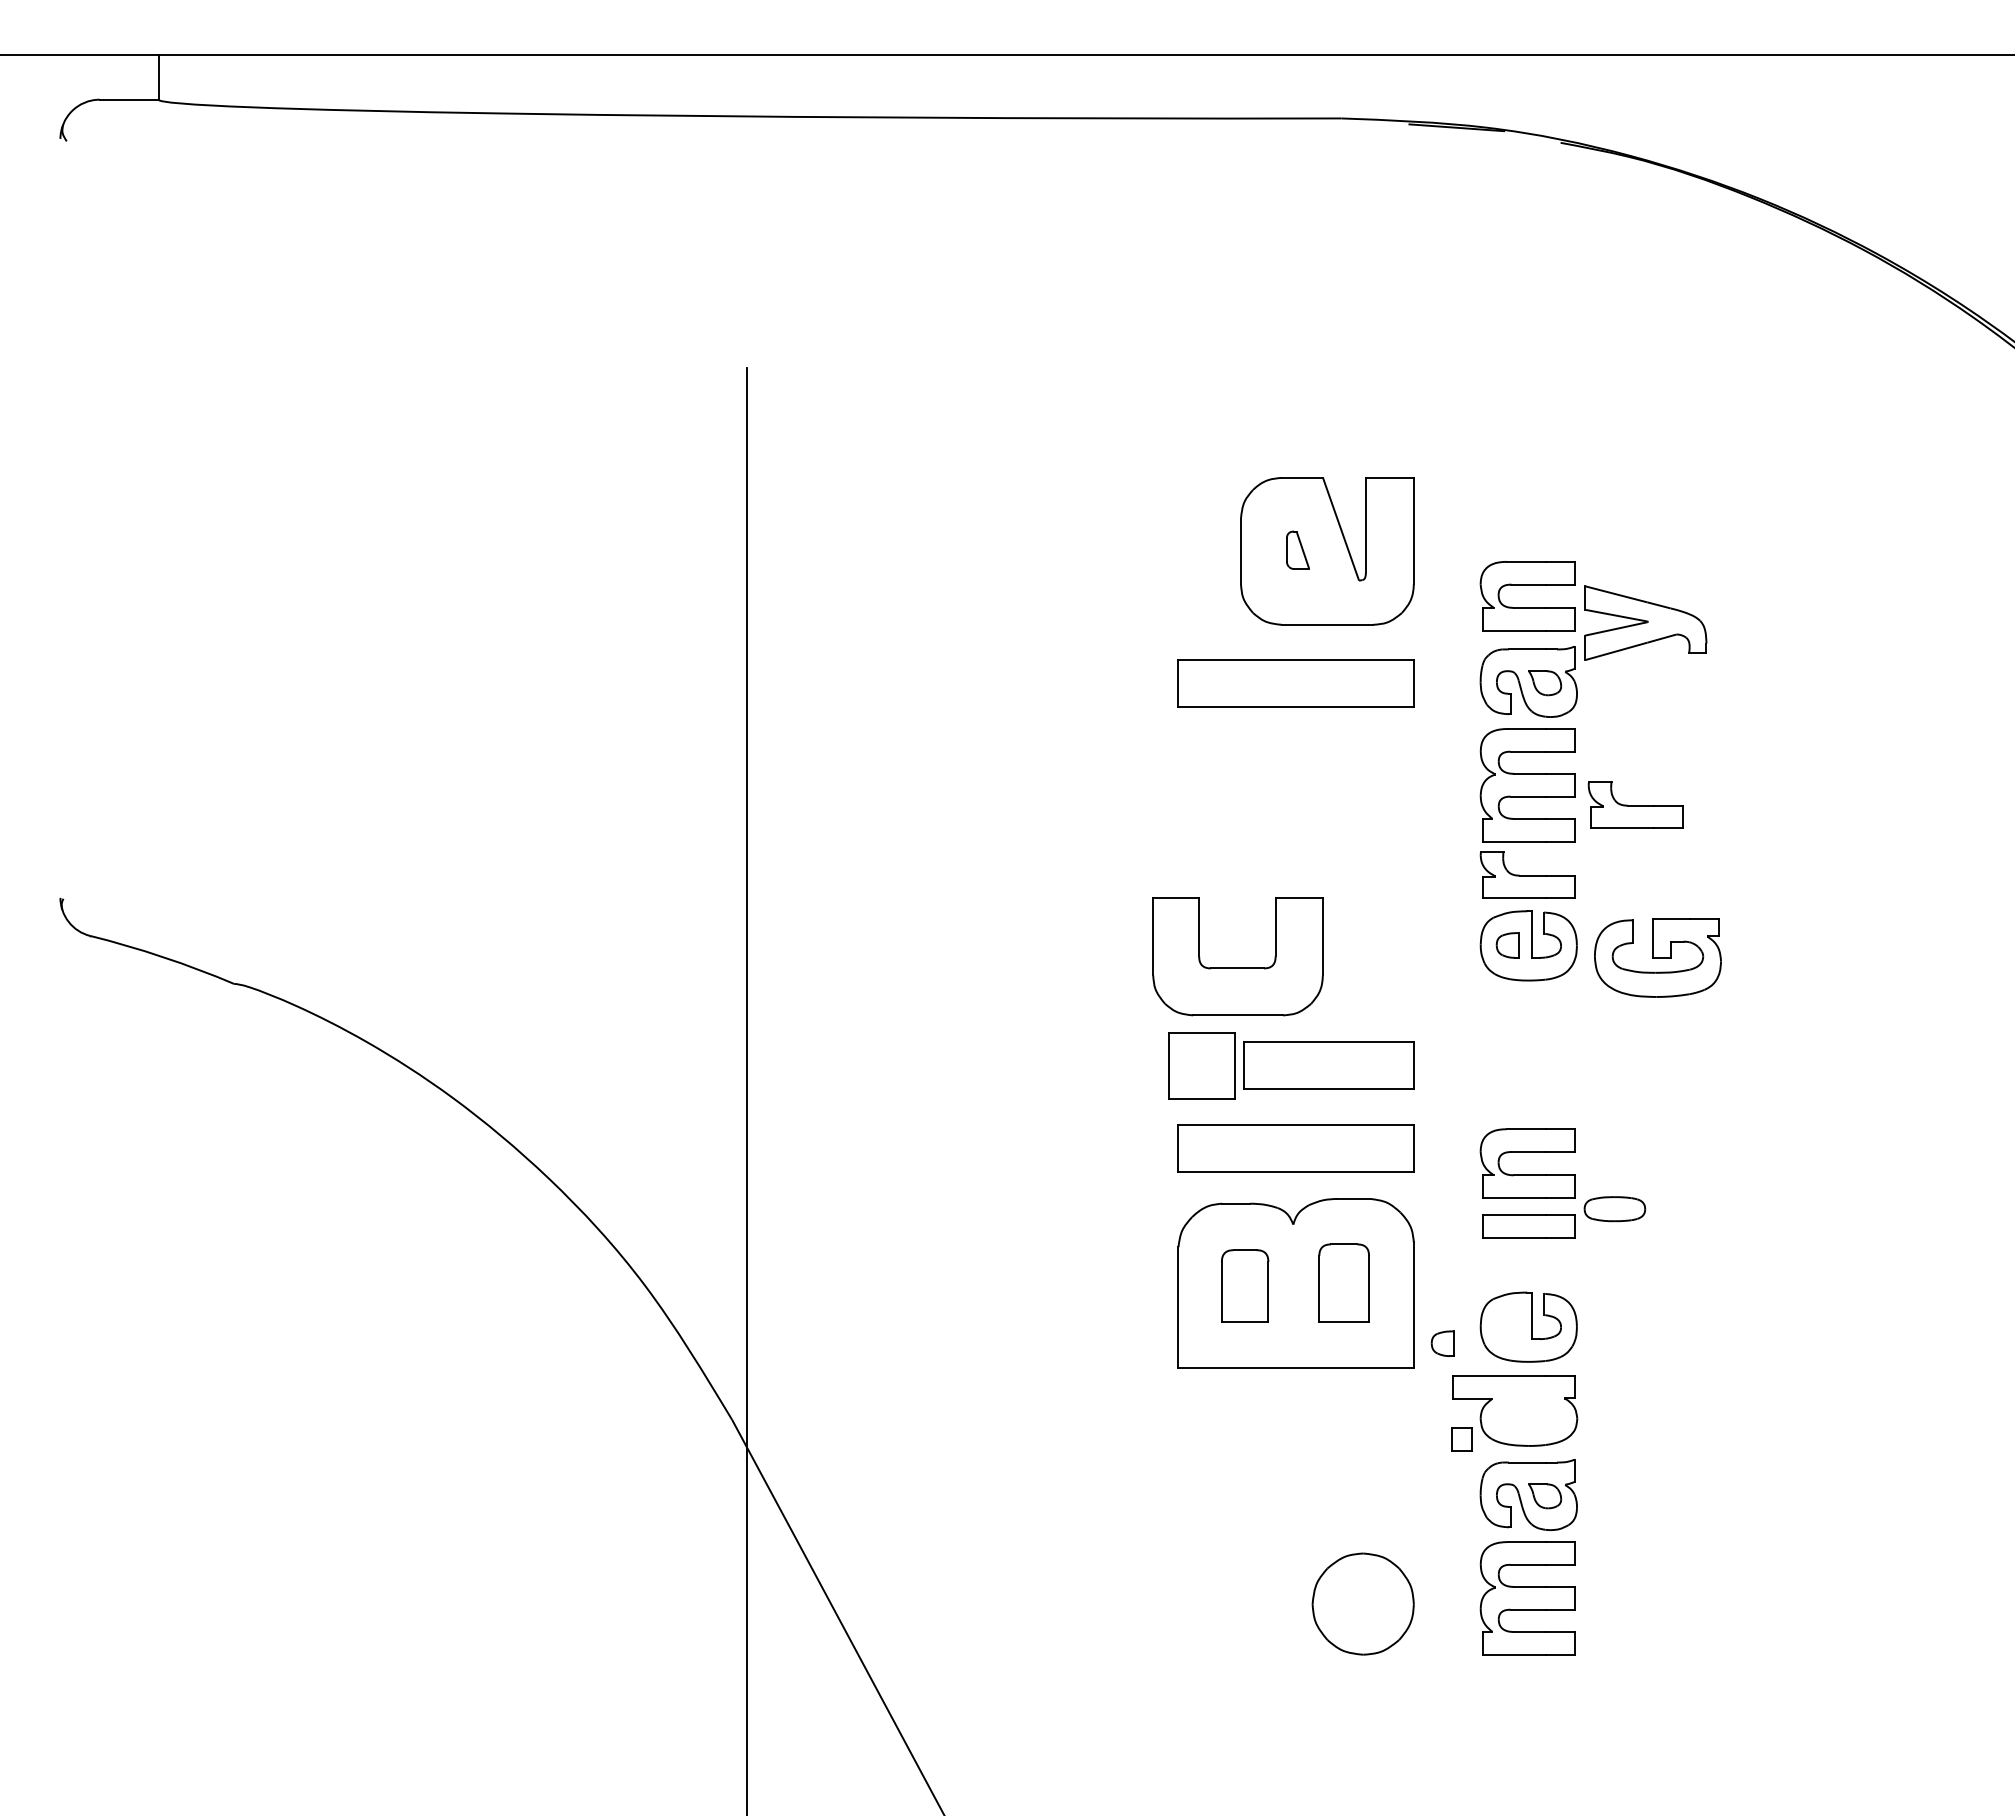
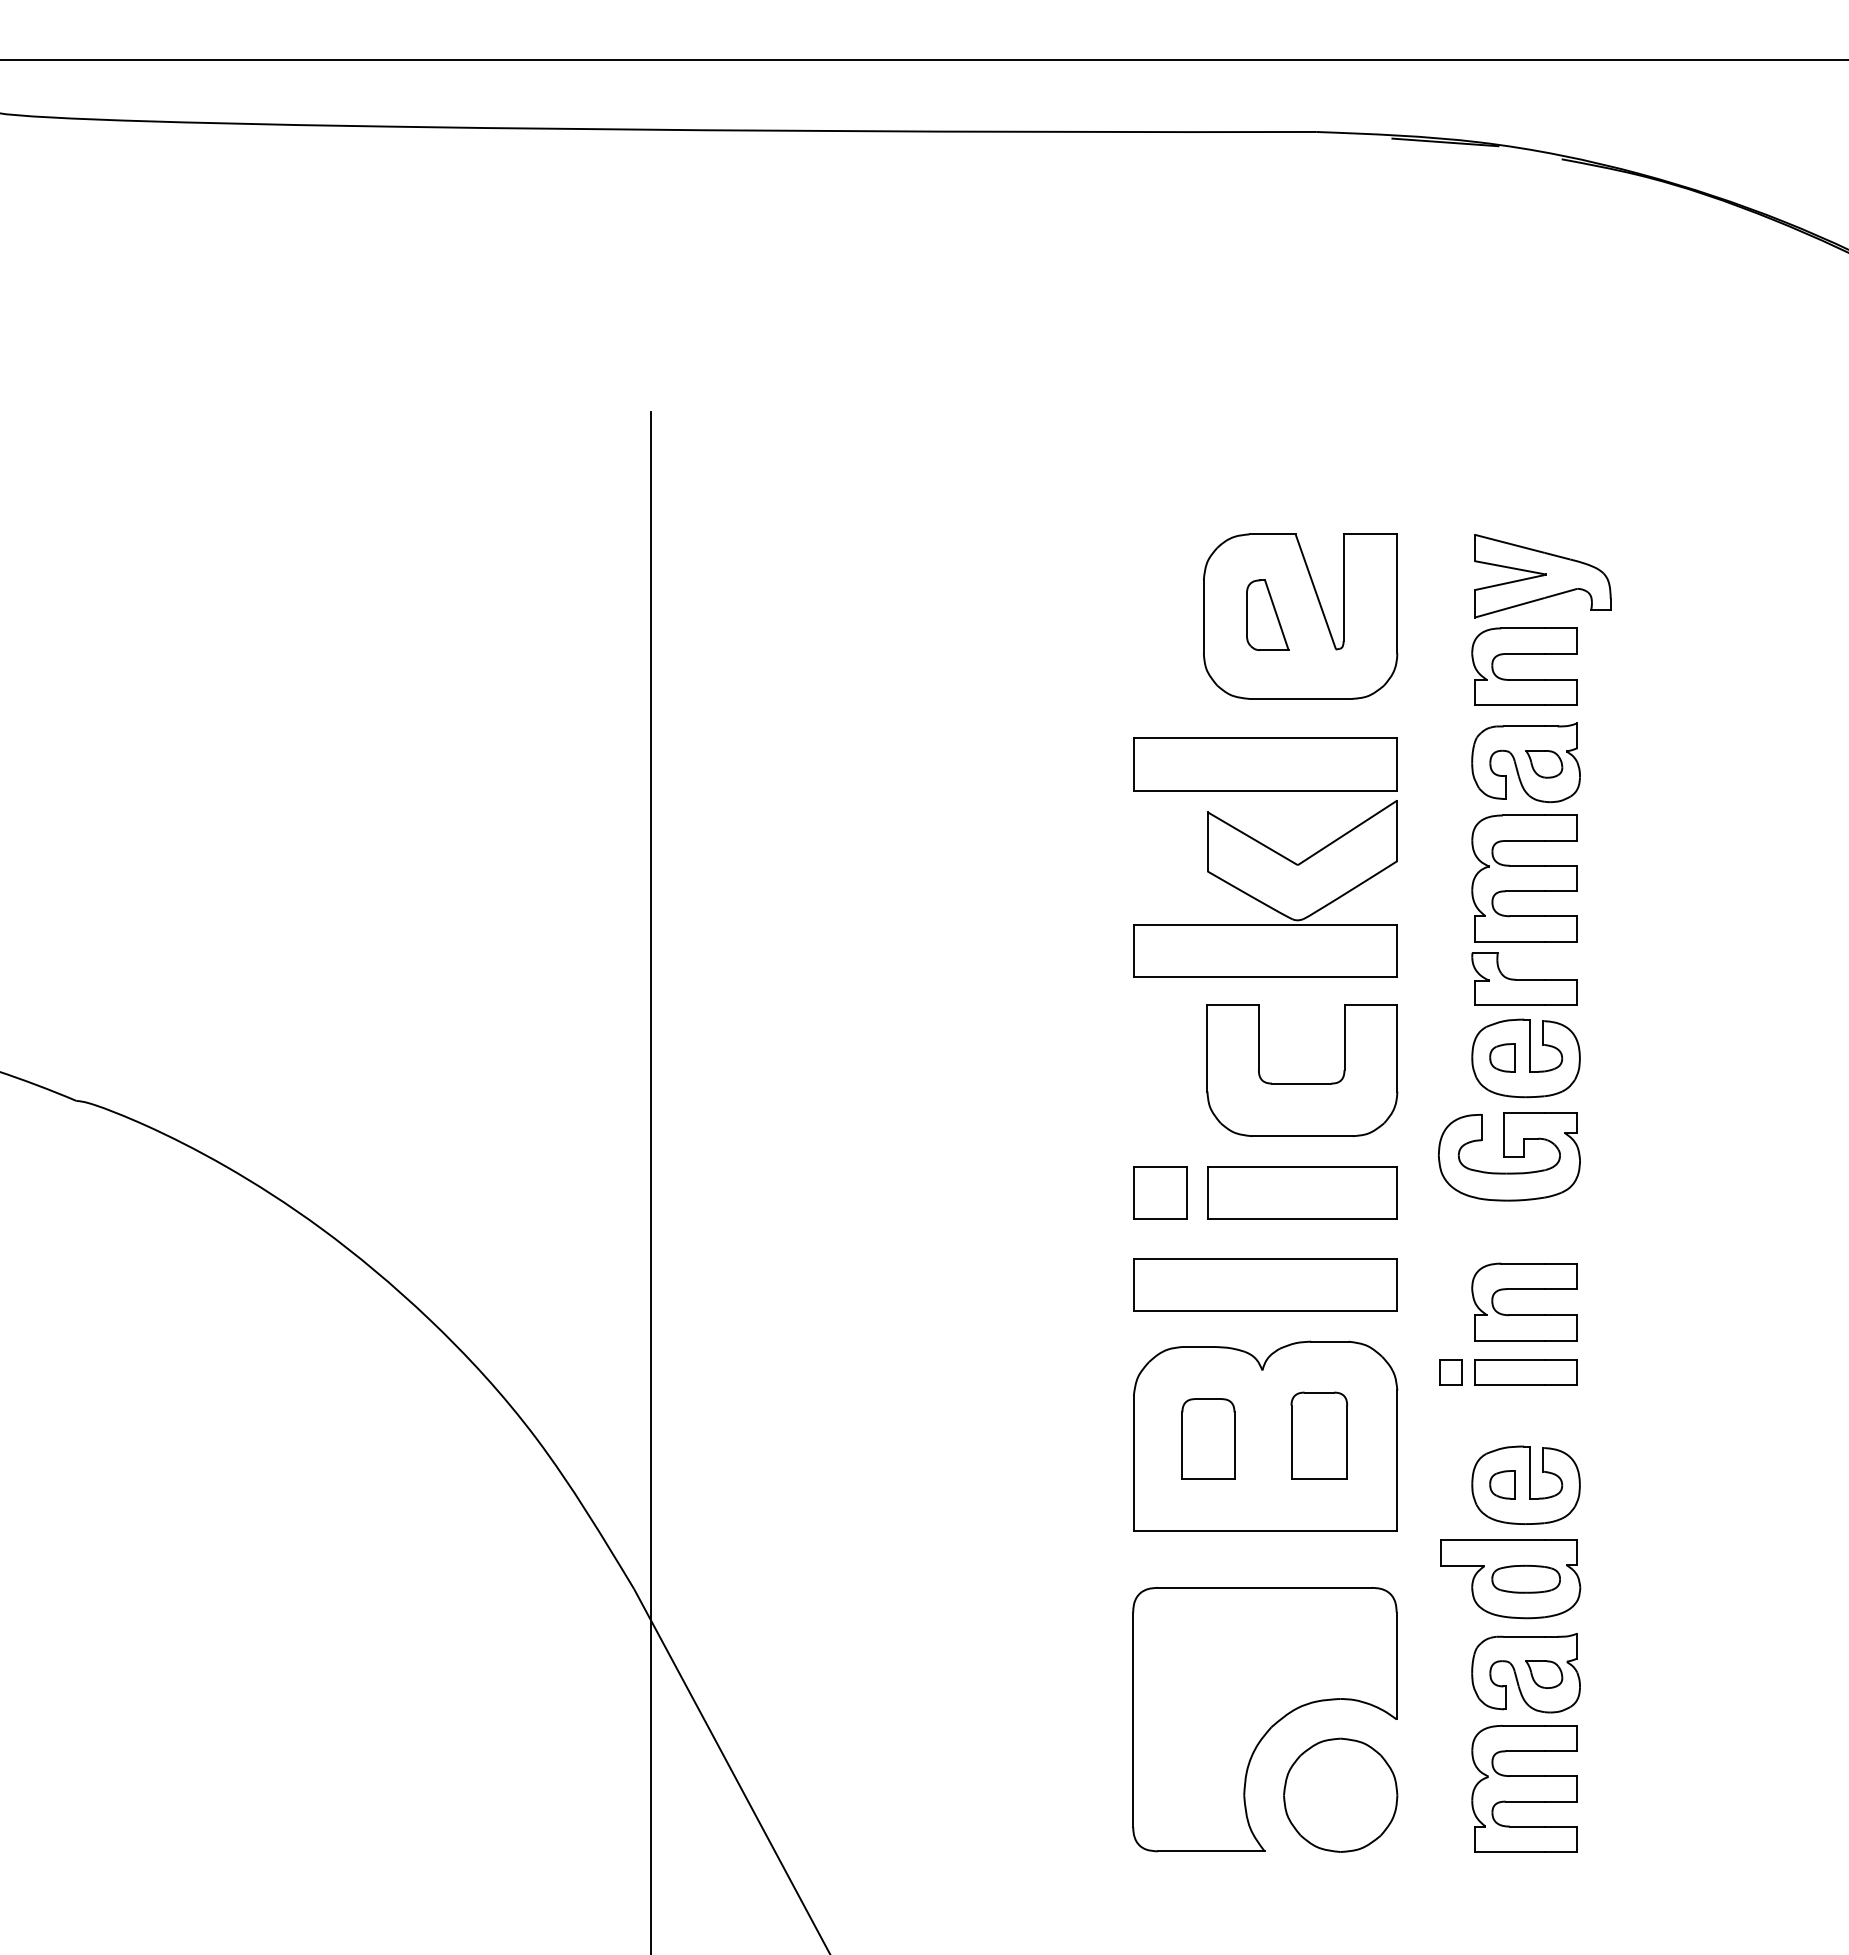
part: (1297, 550) -> (1267, 615), size x1.67
part: (1645, 622) -> (1542, 575), moved
part: (1295, 794) -> (1264, 888), added
part: (1635, 804) -> (1645, 900), removed
part: (1657, 957) -> (1508, 1156), moved
part: (1237, 967) -> (1301, 1082), moved
part: (1201, 1065) -> (1159, 1192), size x0.71
part: (1614, 1209) -> (1525, 1579), moved
part: (1442, 1343) -> (1502, 1484), moved
part: (1461, 1439) -> (1450, 1372), moved
part: (1295, 1535) -> (1264, 1718), added

